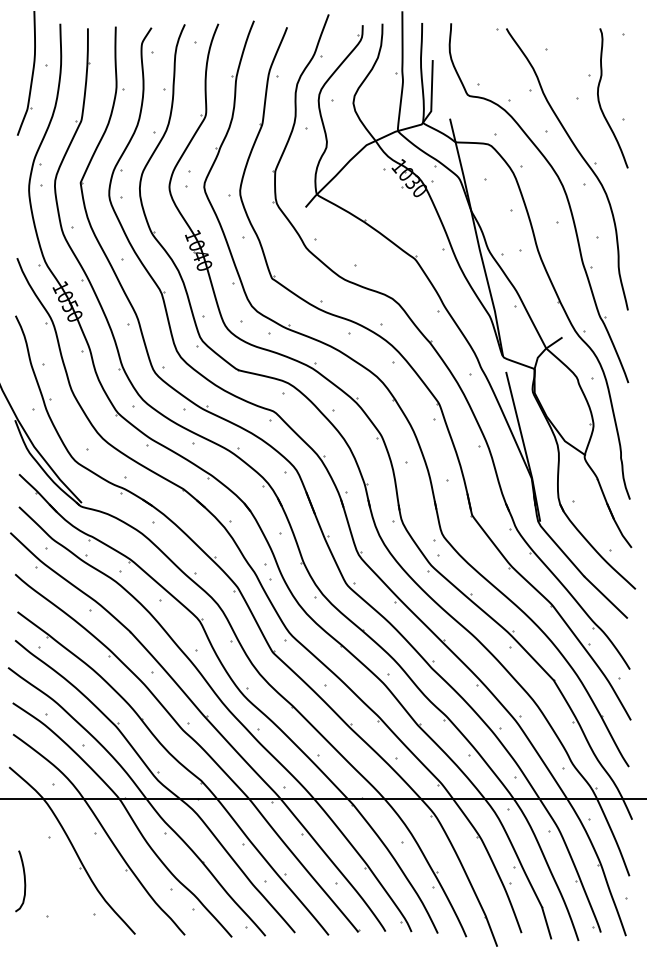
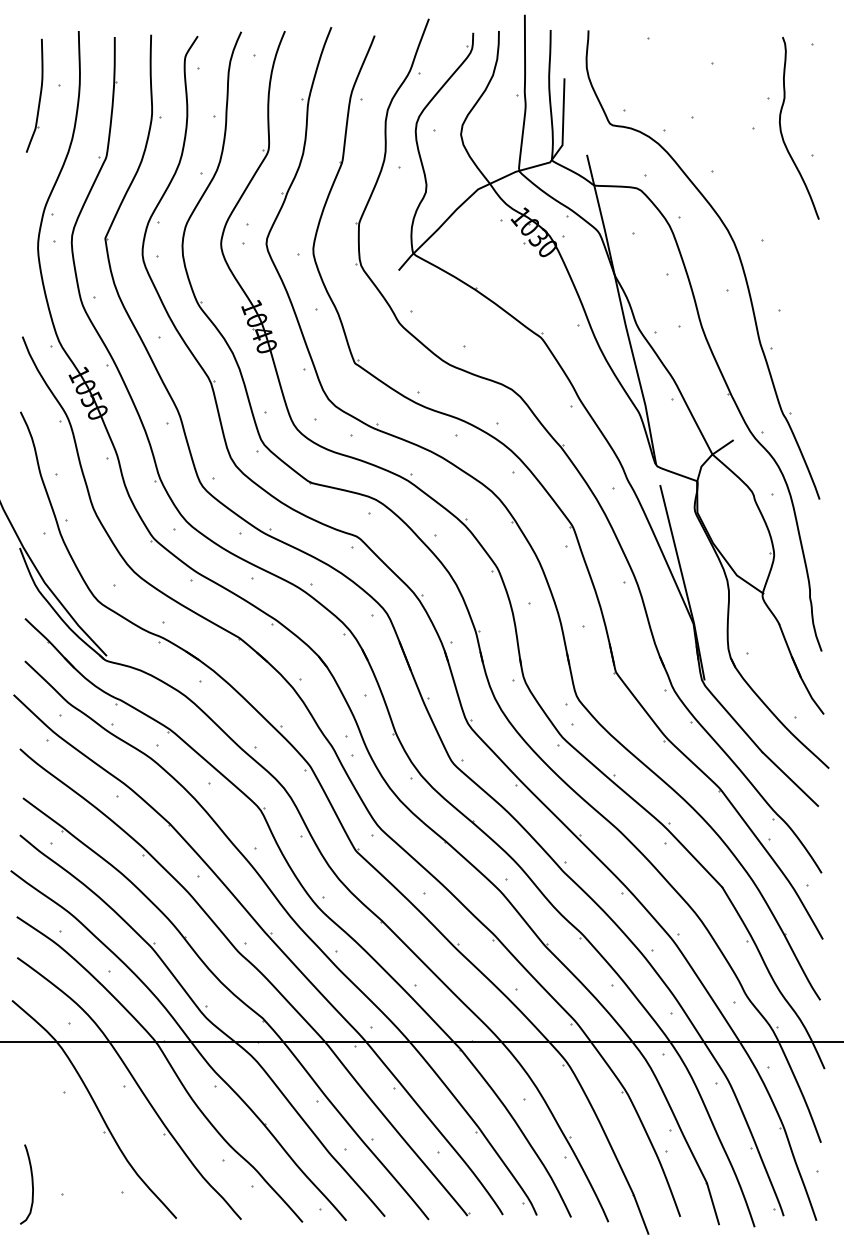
part: (26, 73) -> (34, 95), size x0.7
part: (583, 160) -> (761, 209), removed
curve: (24, 881) -> (32, 1184), moved

